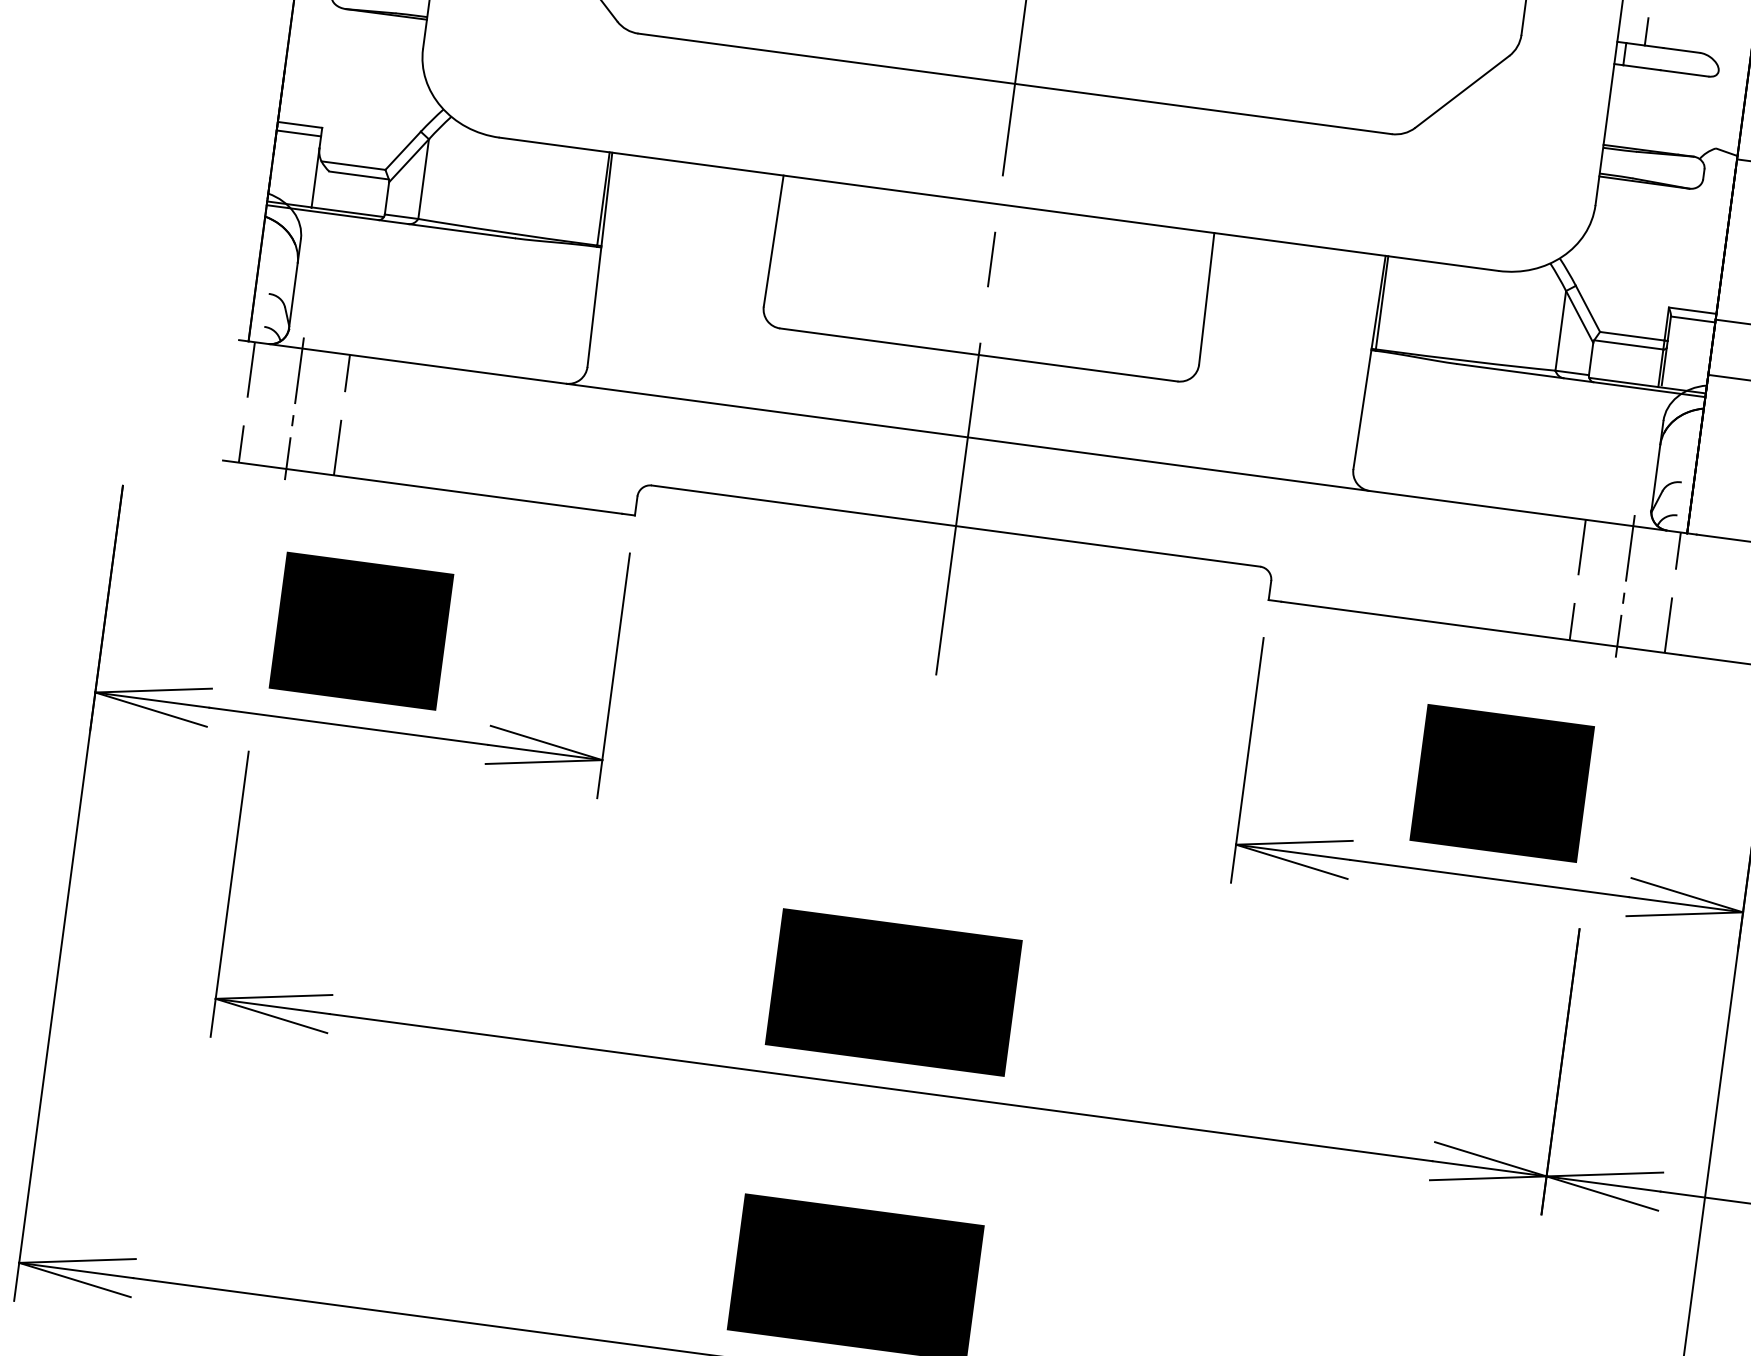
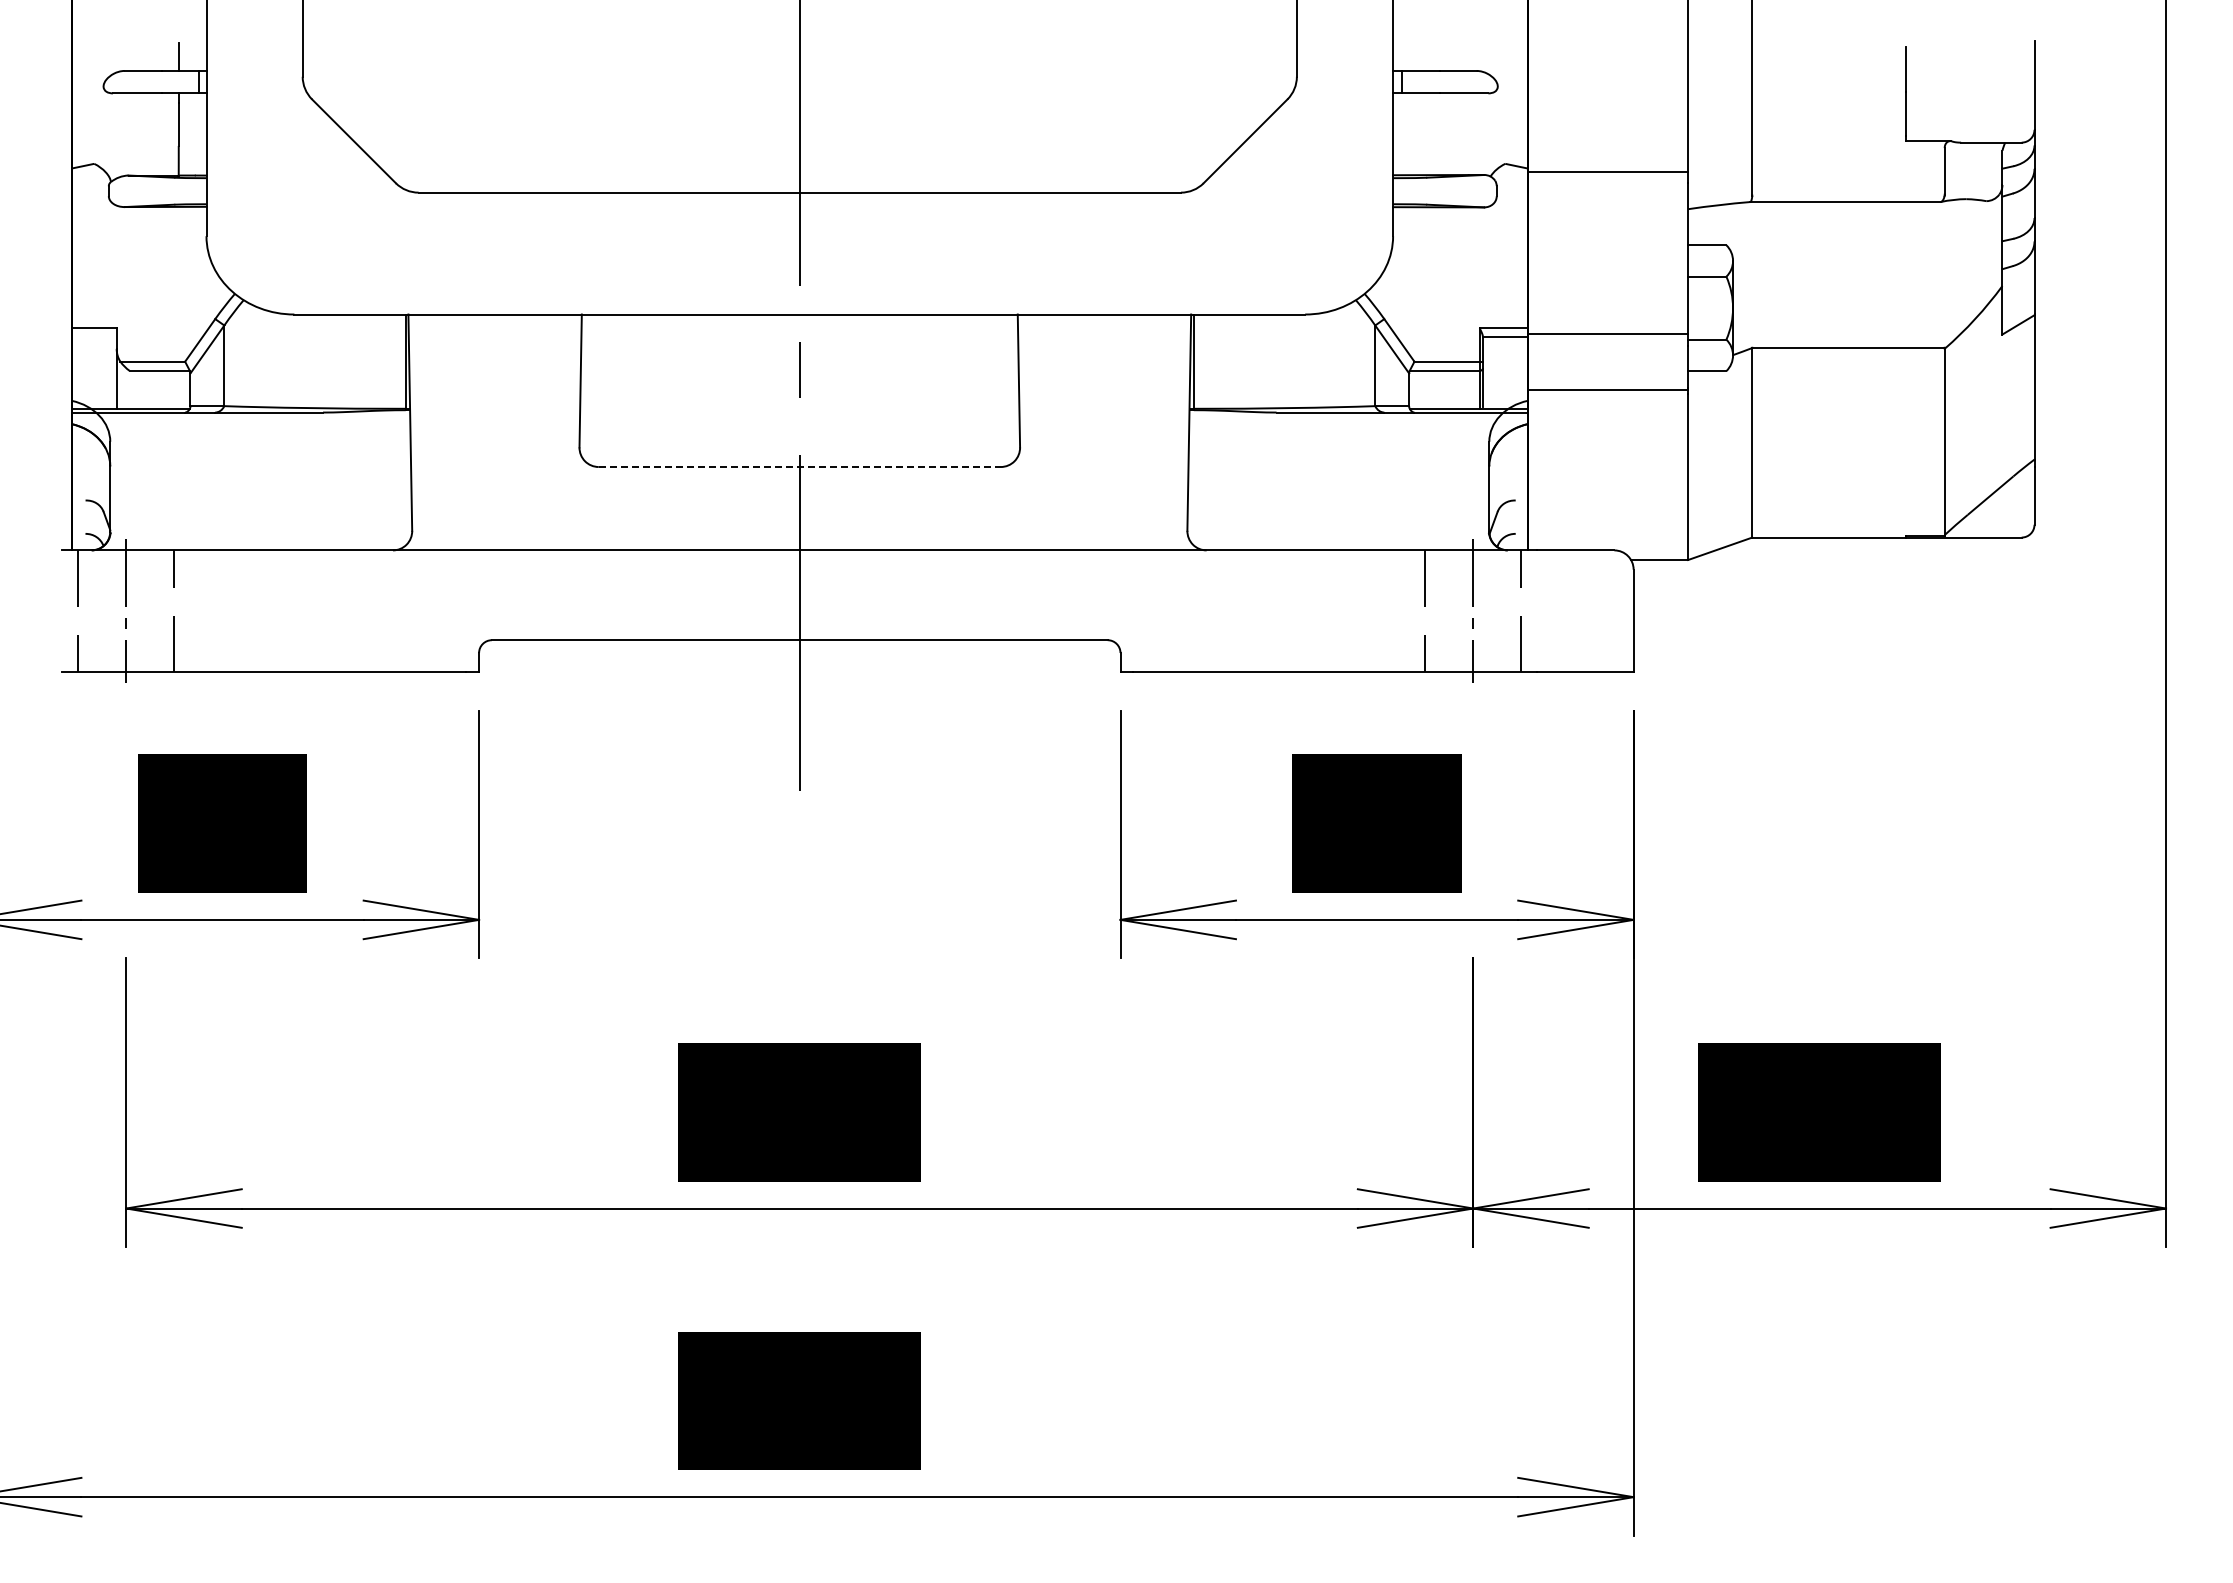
line: (1646, 31) -> (1420, 56), removed
line: (298, 132) -> (93, 336), removed
line: (979, 355) -> (800, 467), solid -> dashed

